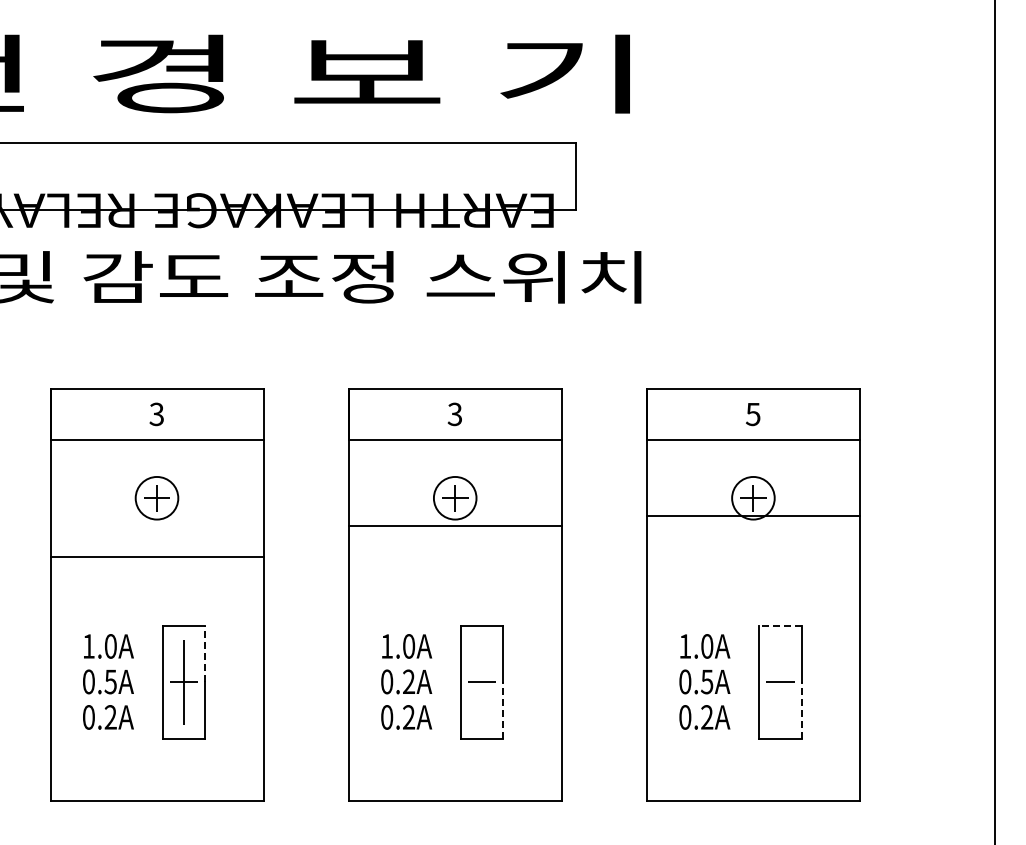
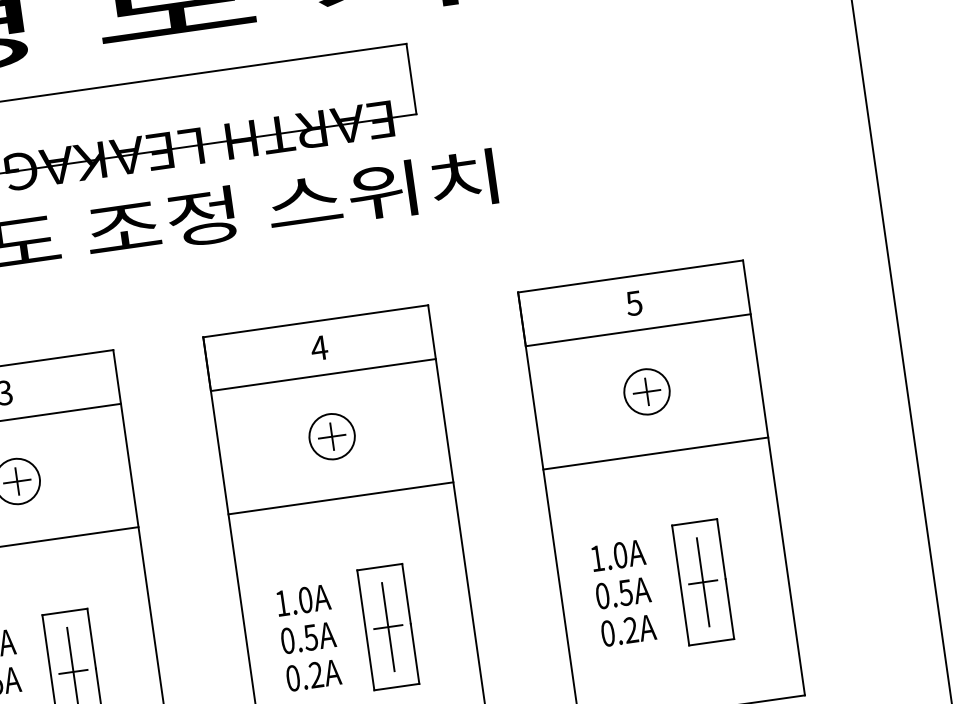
text: (454, 414) -> (318, 348), 3 -> 4
line: (752, 515) -> (654, 453), moved
line: (454, 525) -> (340, 498), moved
line: (779, 625) -> (693, 522), dashed -> solid
line: (205, 653) -> (91, 638), dashed -> solid
text: (408, 681) -> (310, 637), 0.2A -> 0.5A
line: (482, 682) -> (388, 627), added
line: (780, 682) -> (703, 582), added
line: (503, 710) -> (415, 653), dashed -> solid
line: (801, 710) -> (729, 608), dashed -> solid

